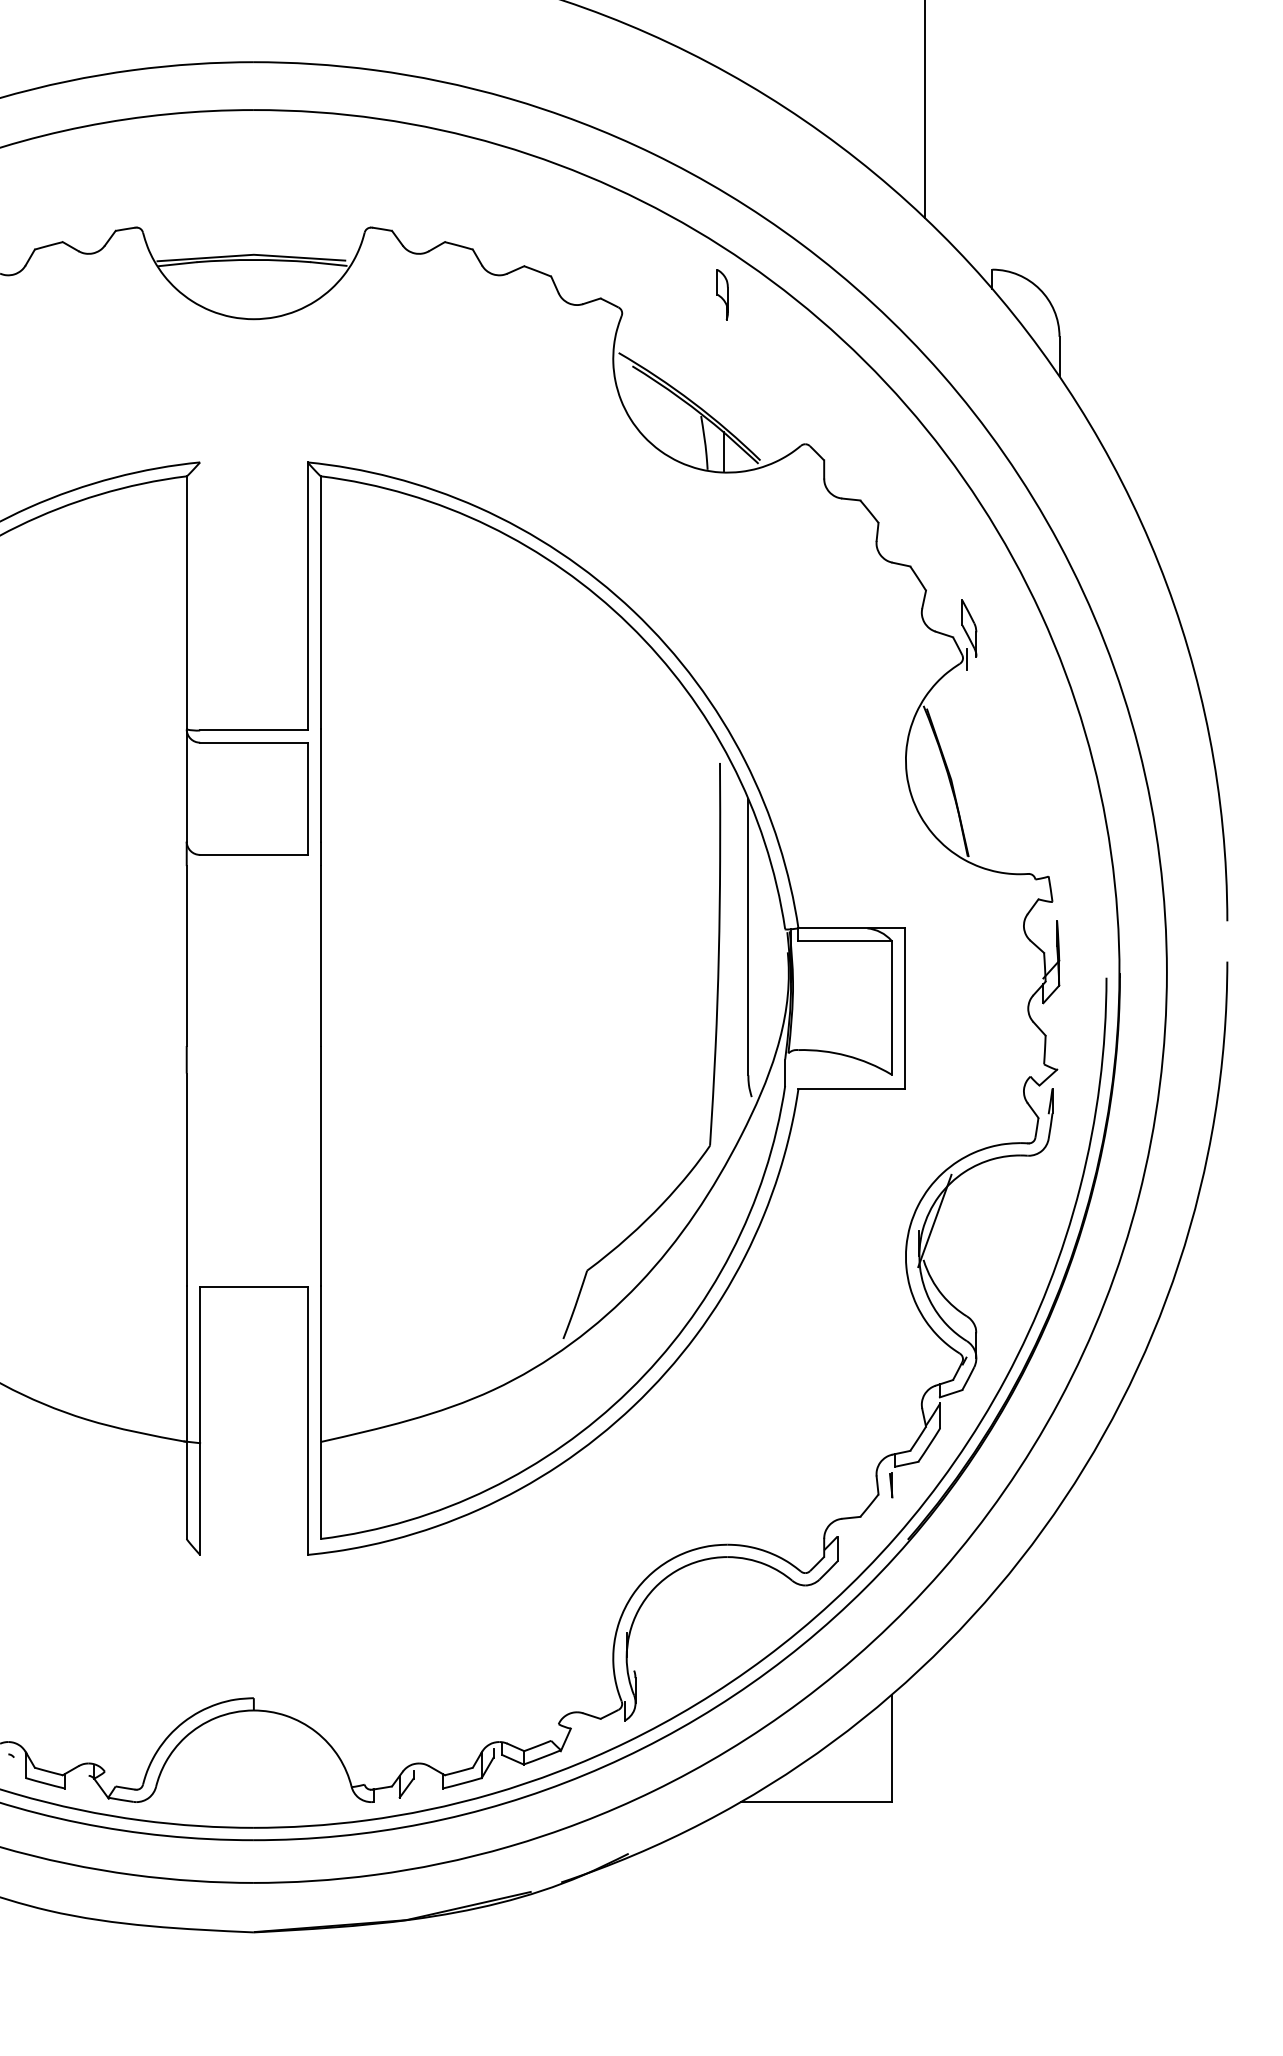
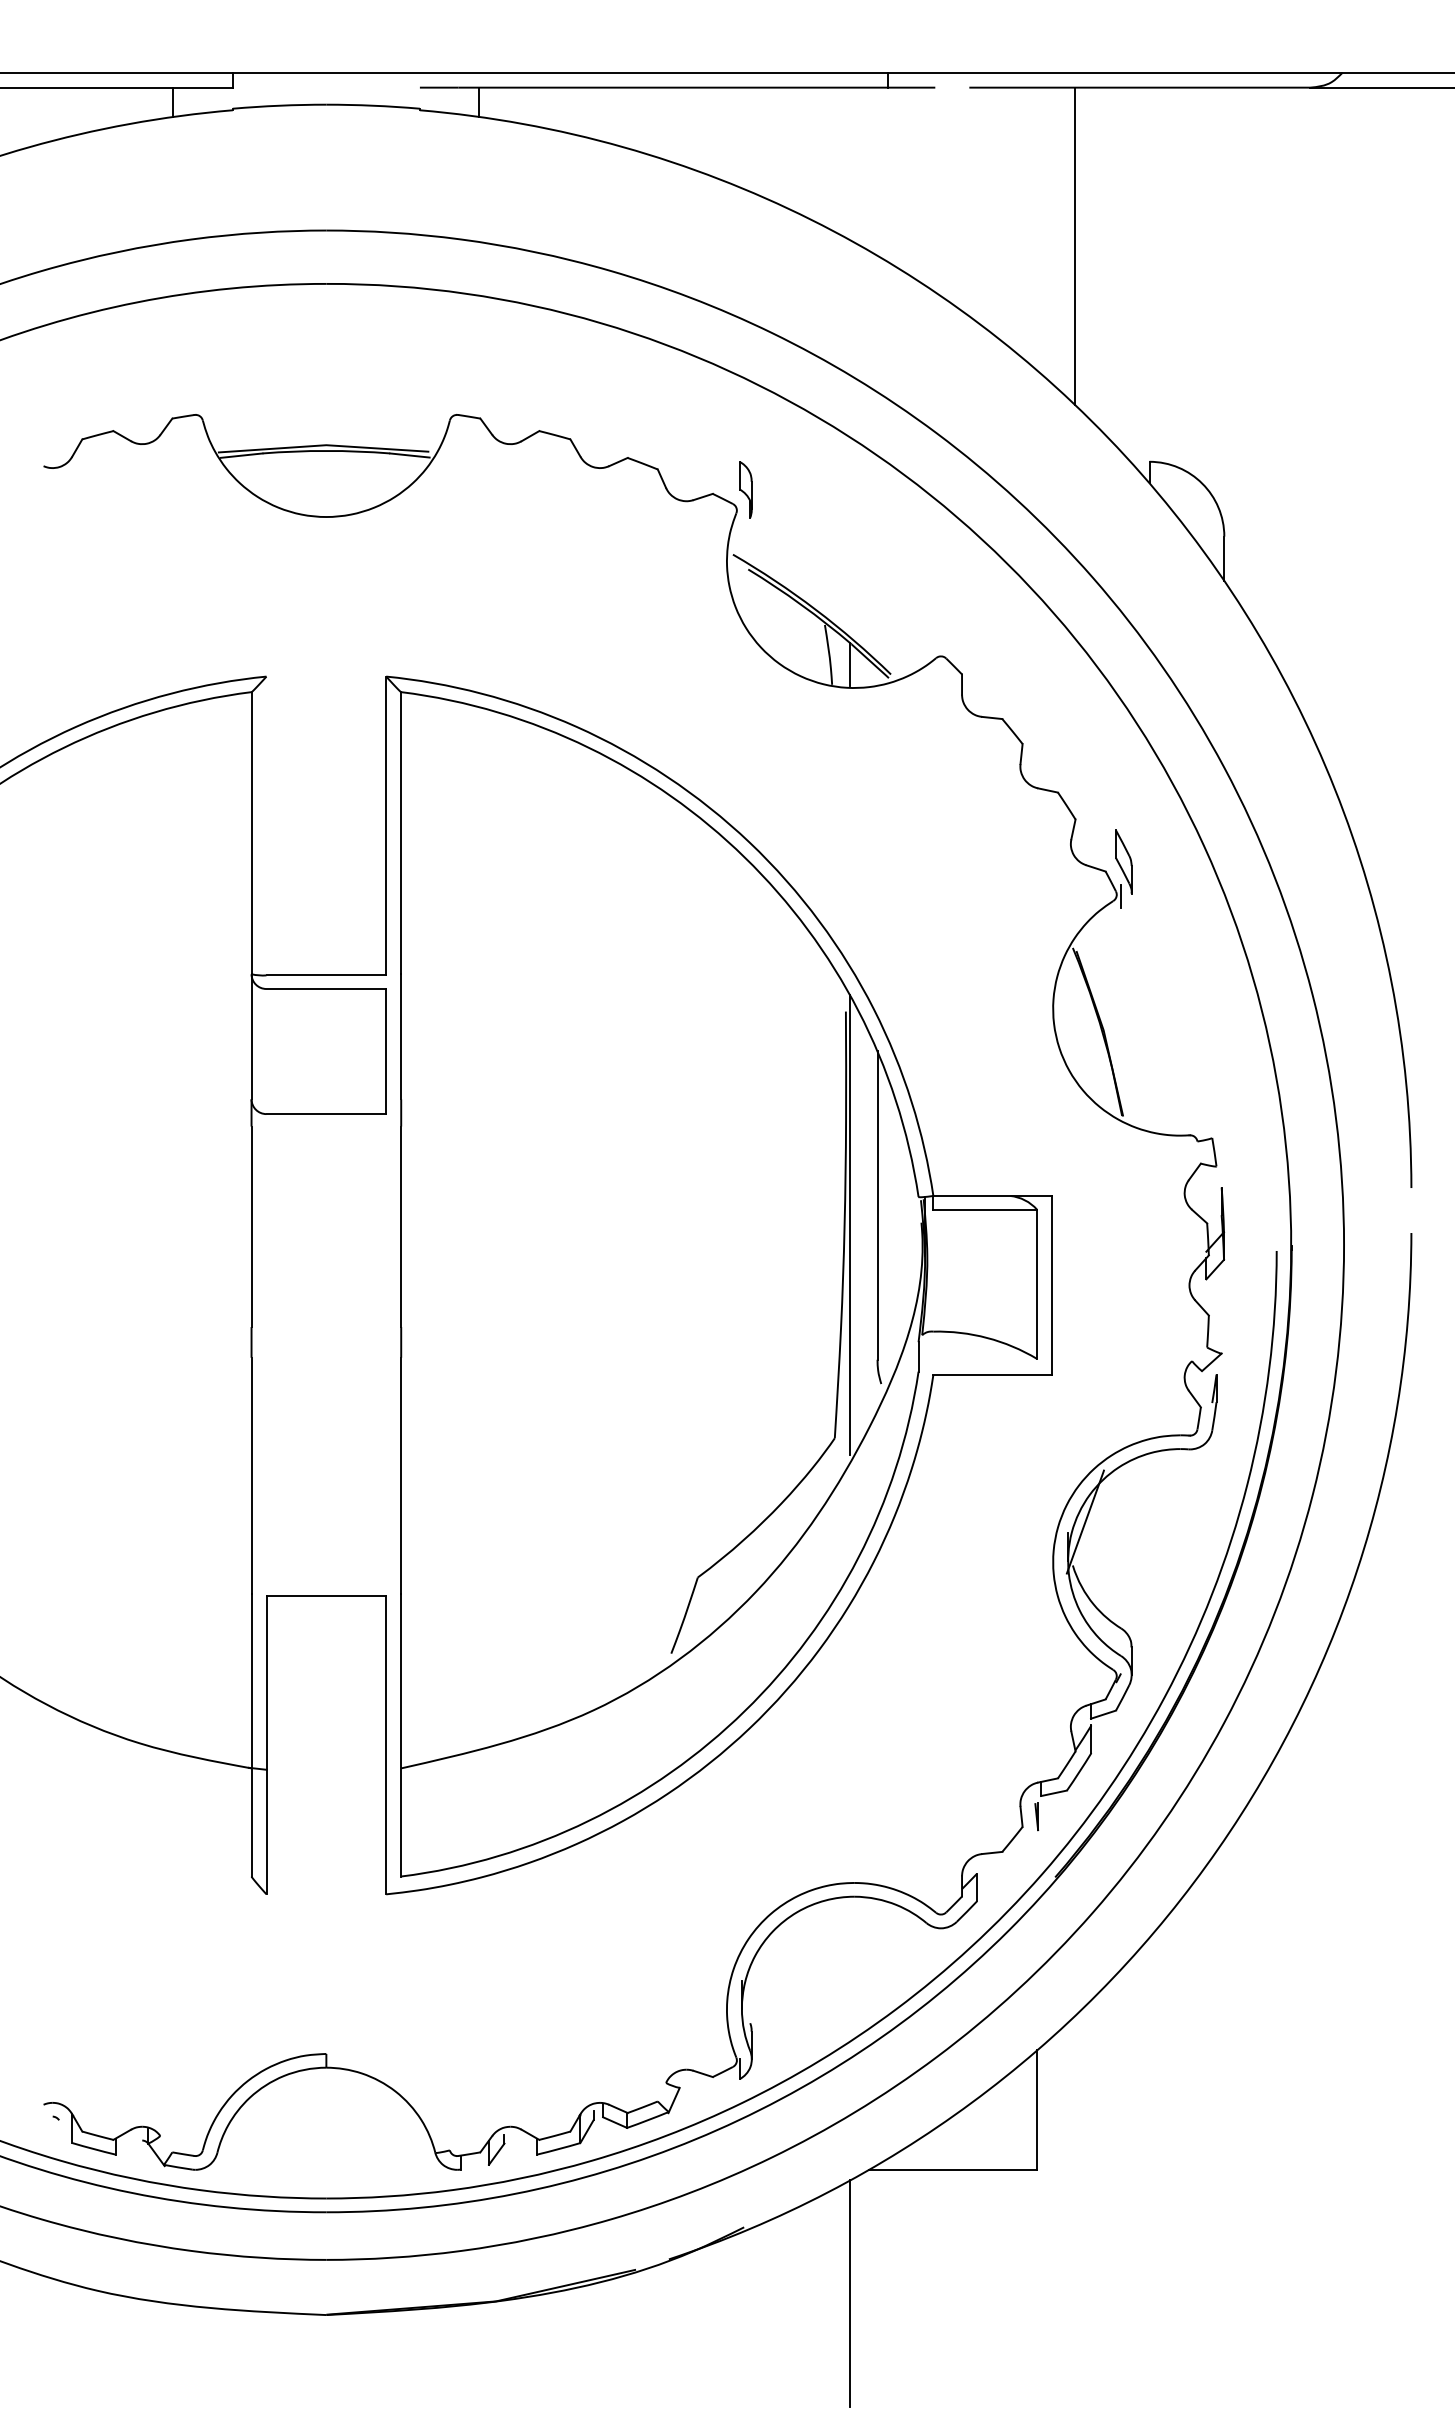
part: (722, 294) -> (745, 489), moved
line: (724, 954) -> (850, 1225), added
line: (724, 1913) -> (850, 2293), added

